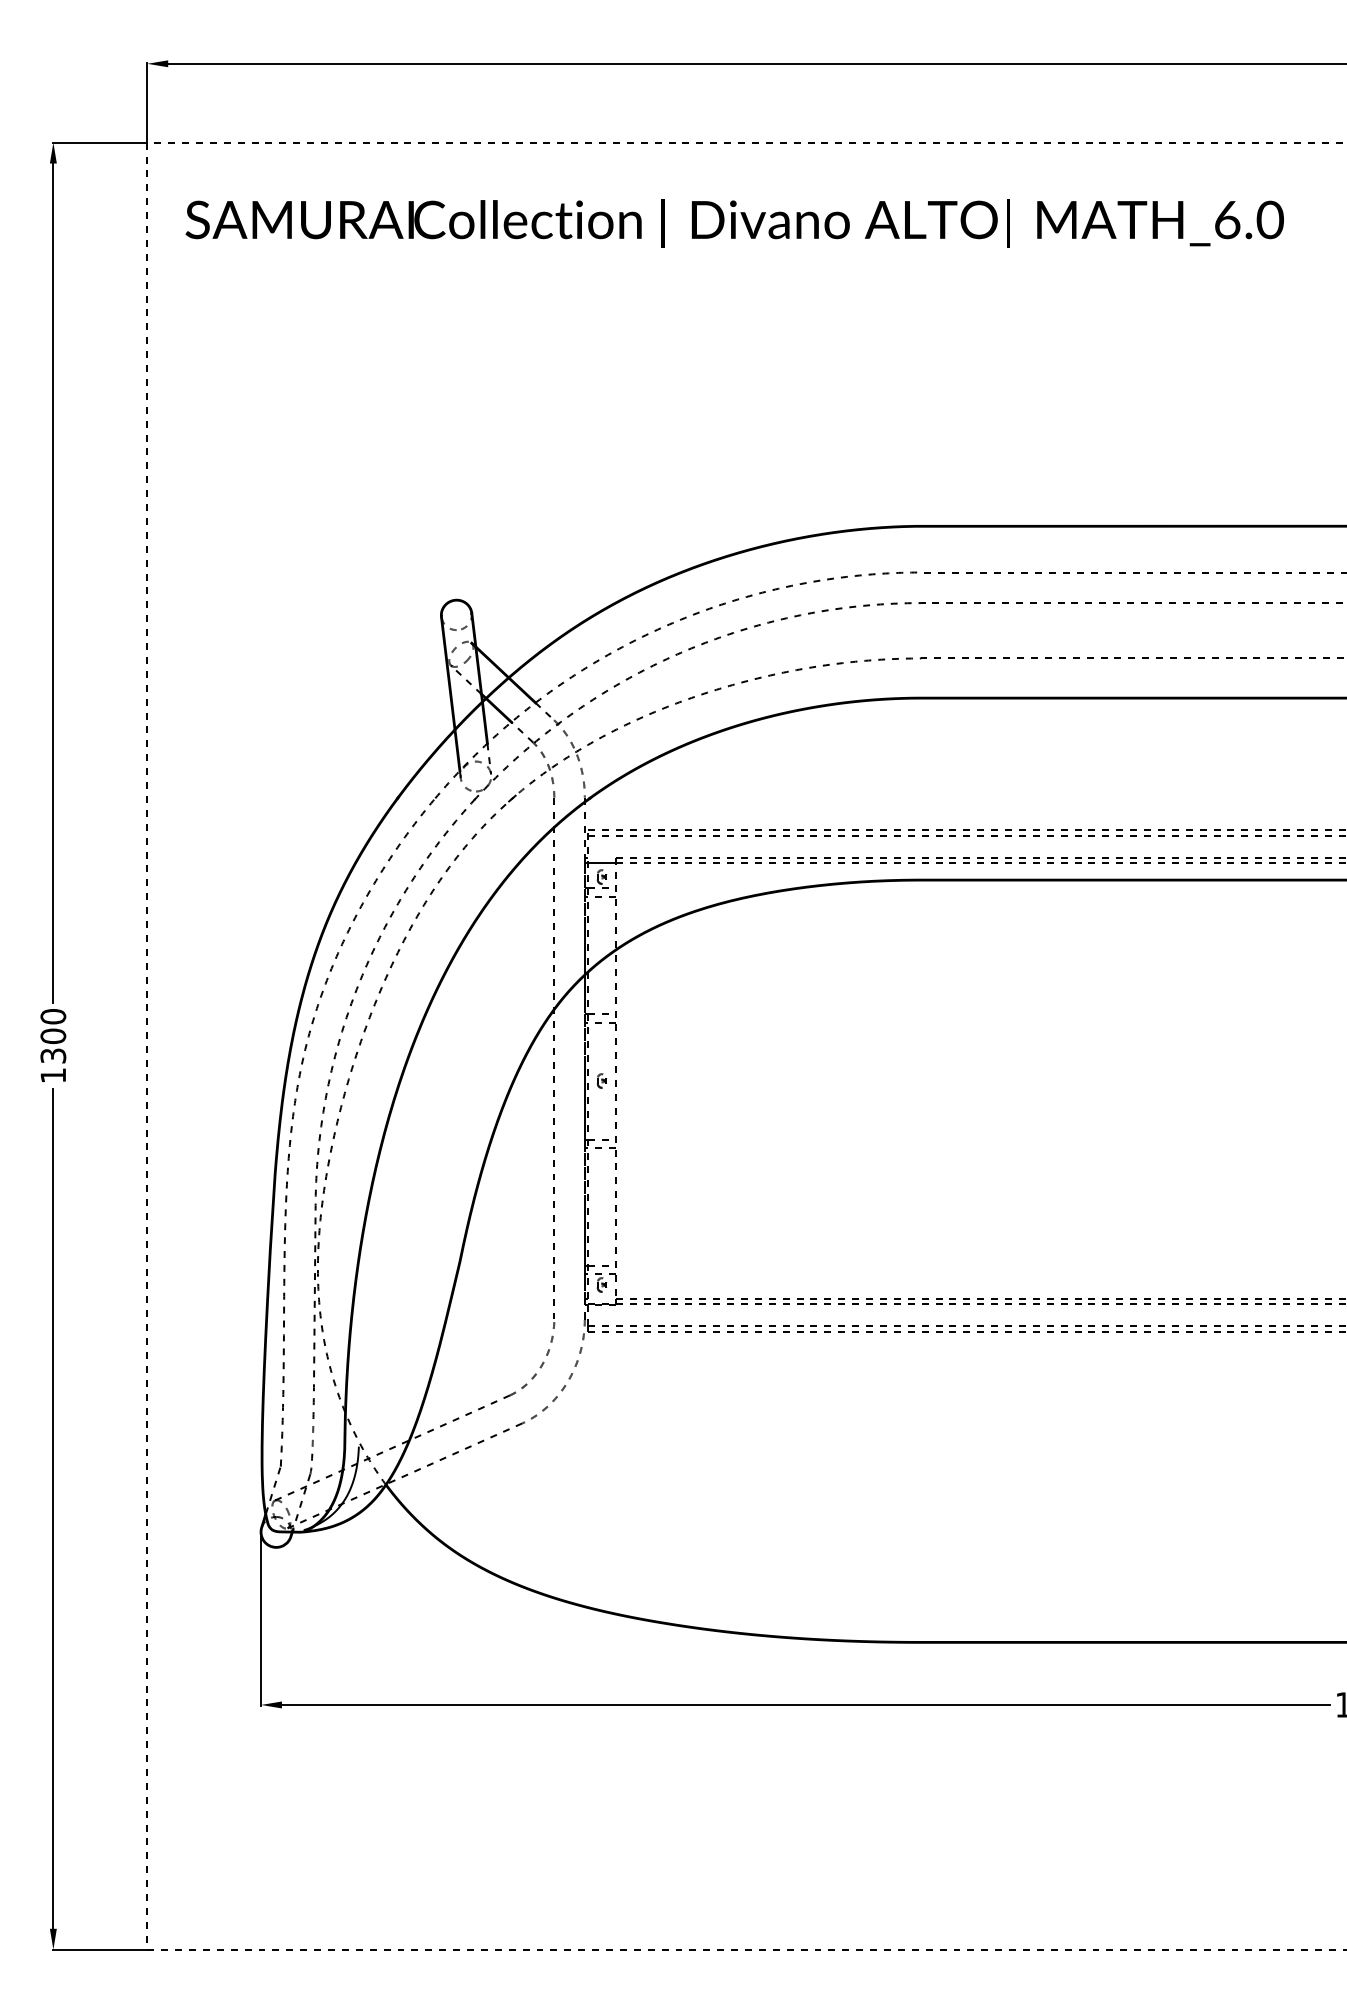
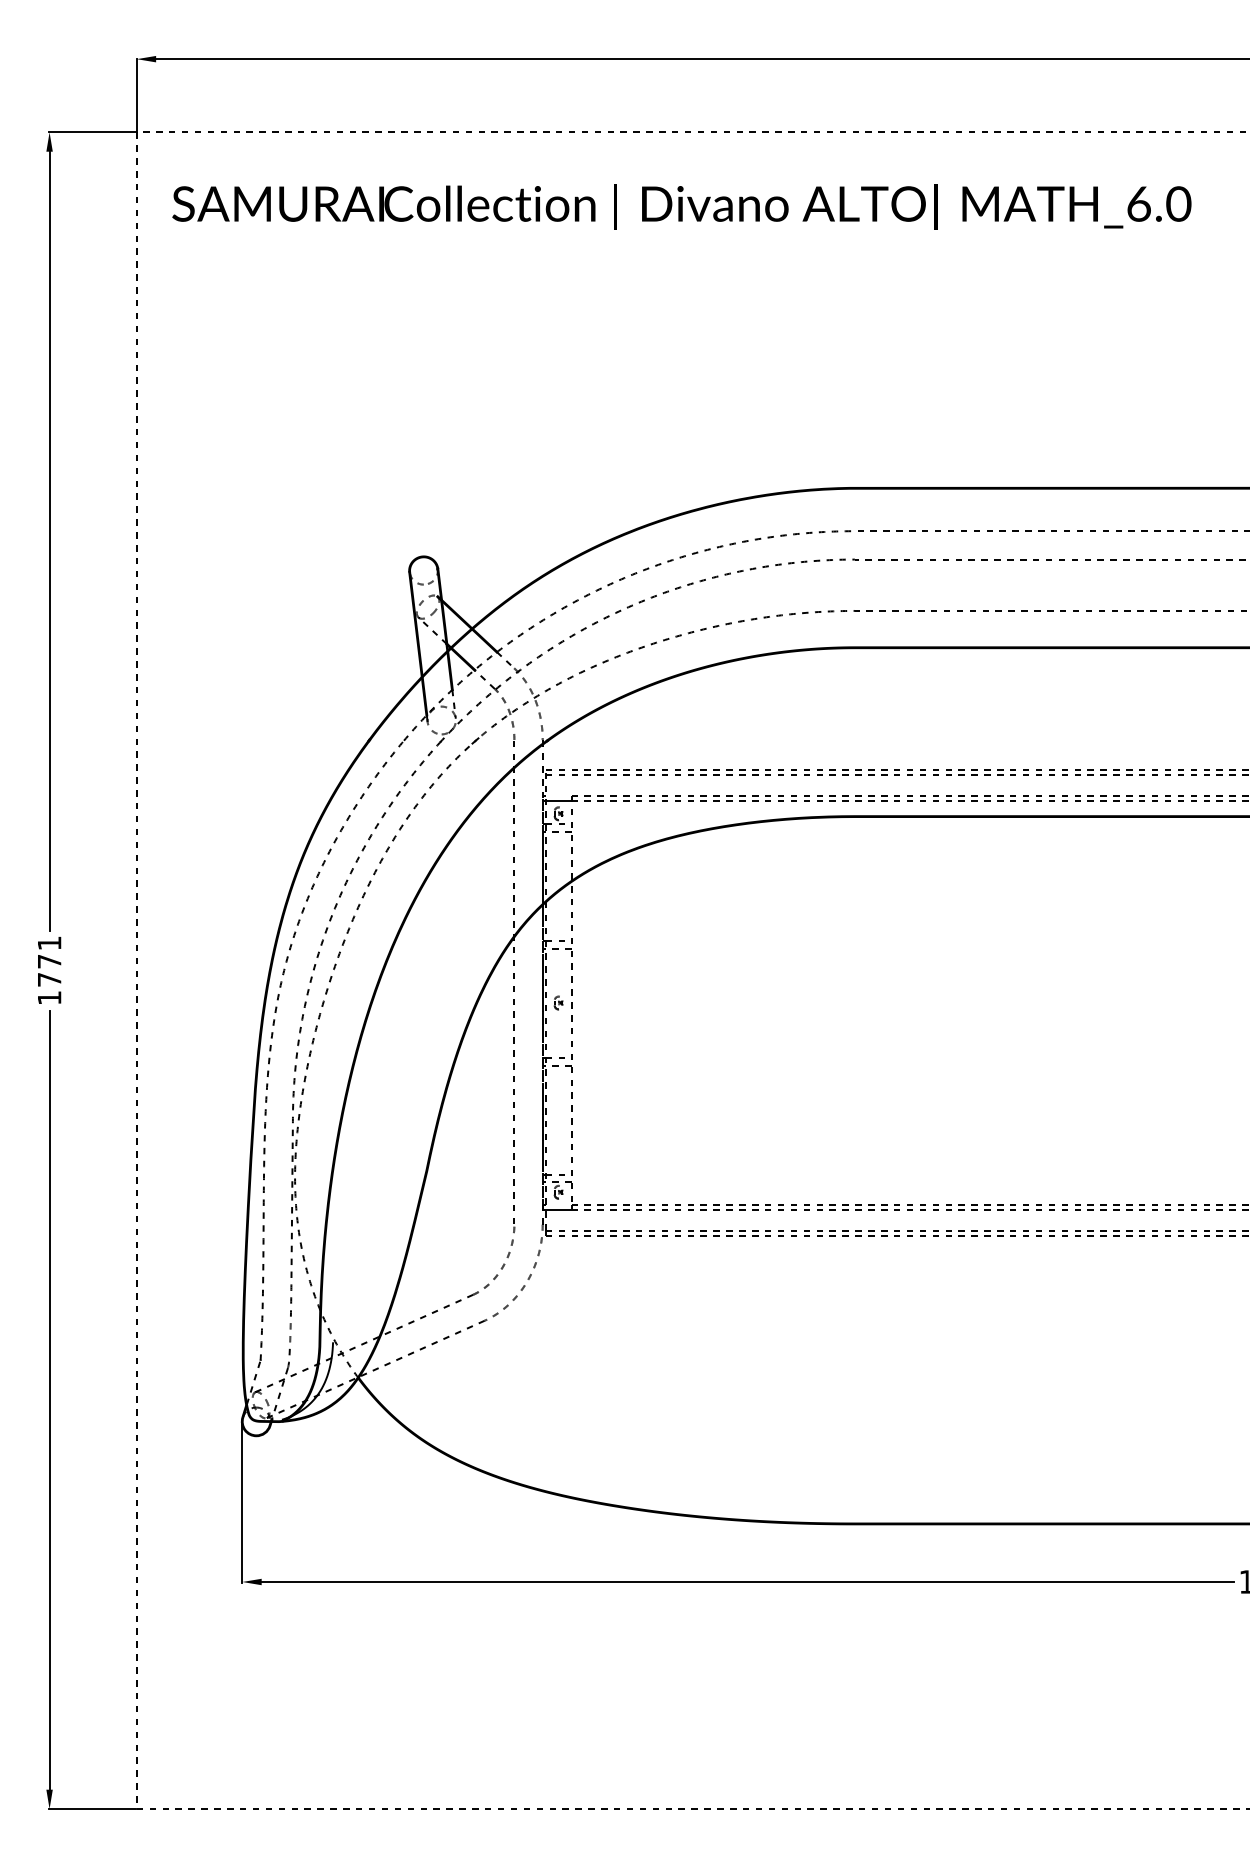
text: (53, 1036) -> (49, 961), 1300 -> 1771

